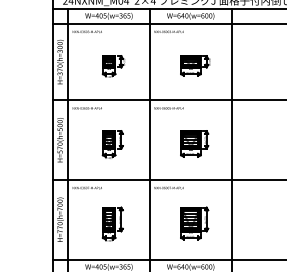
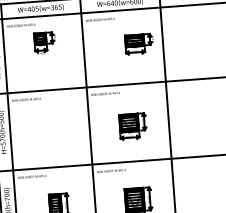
part: (195, 65) -> (139, 43), moved
part: (113, 66) -> (44, 42), moved
part: (112, 144) -> (53, 132), removed

